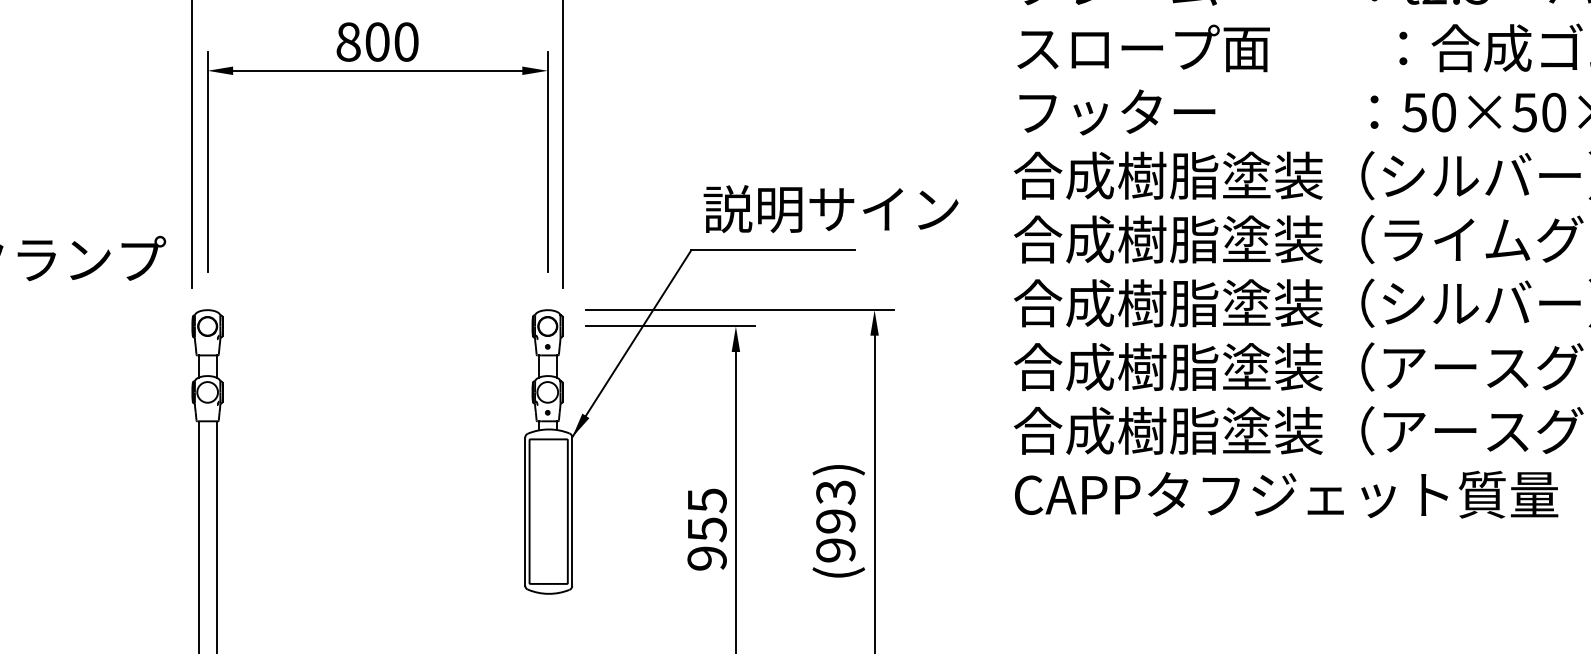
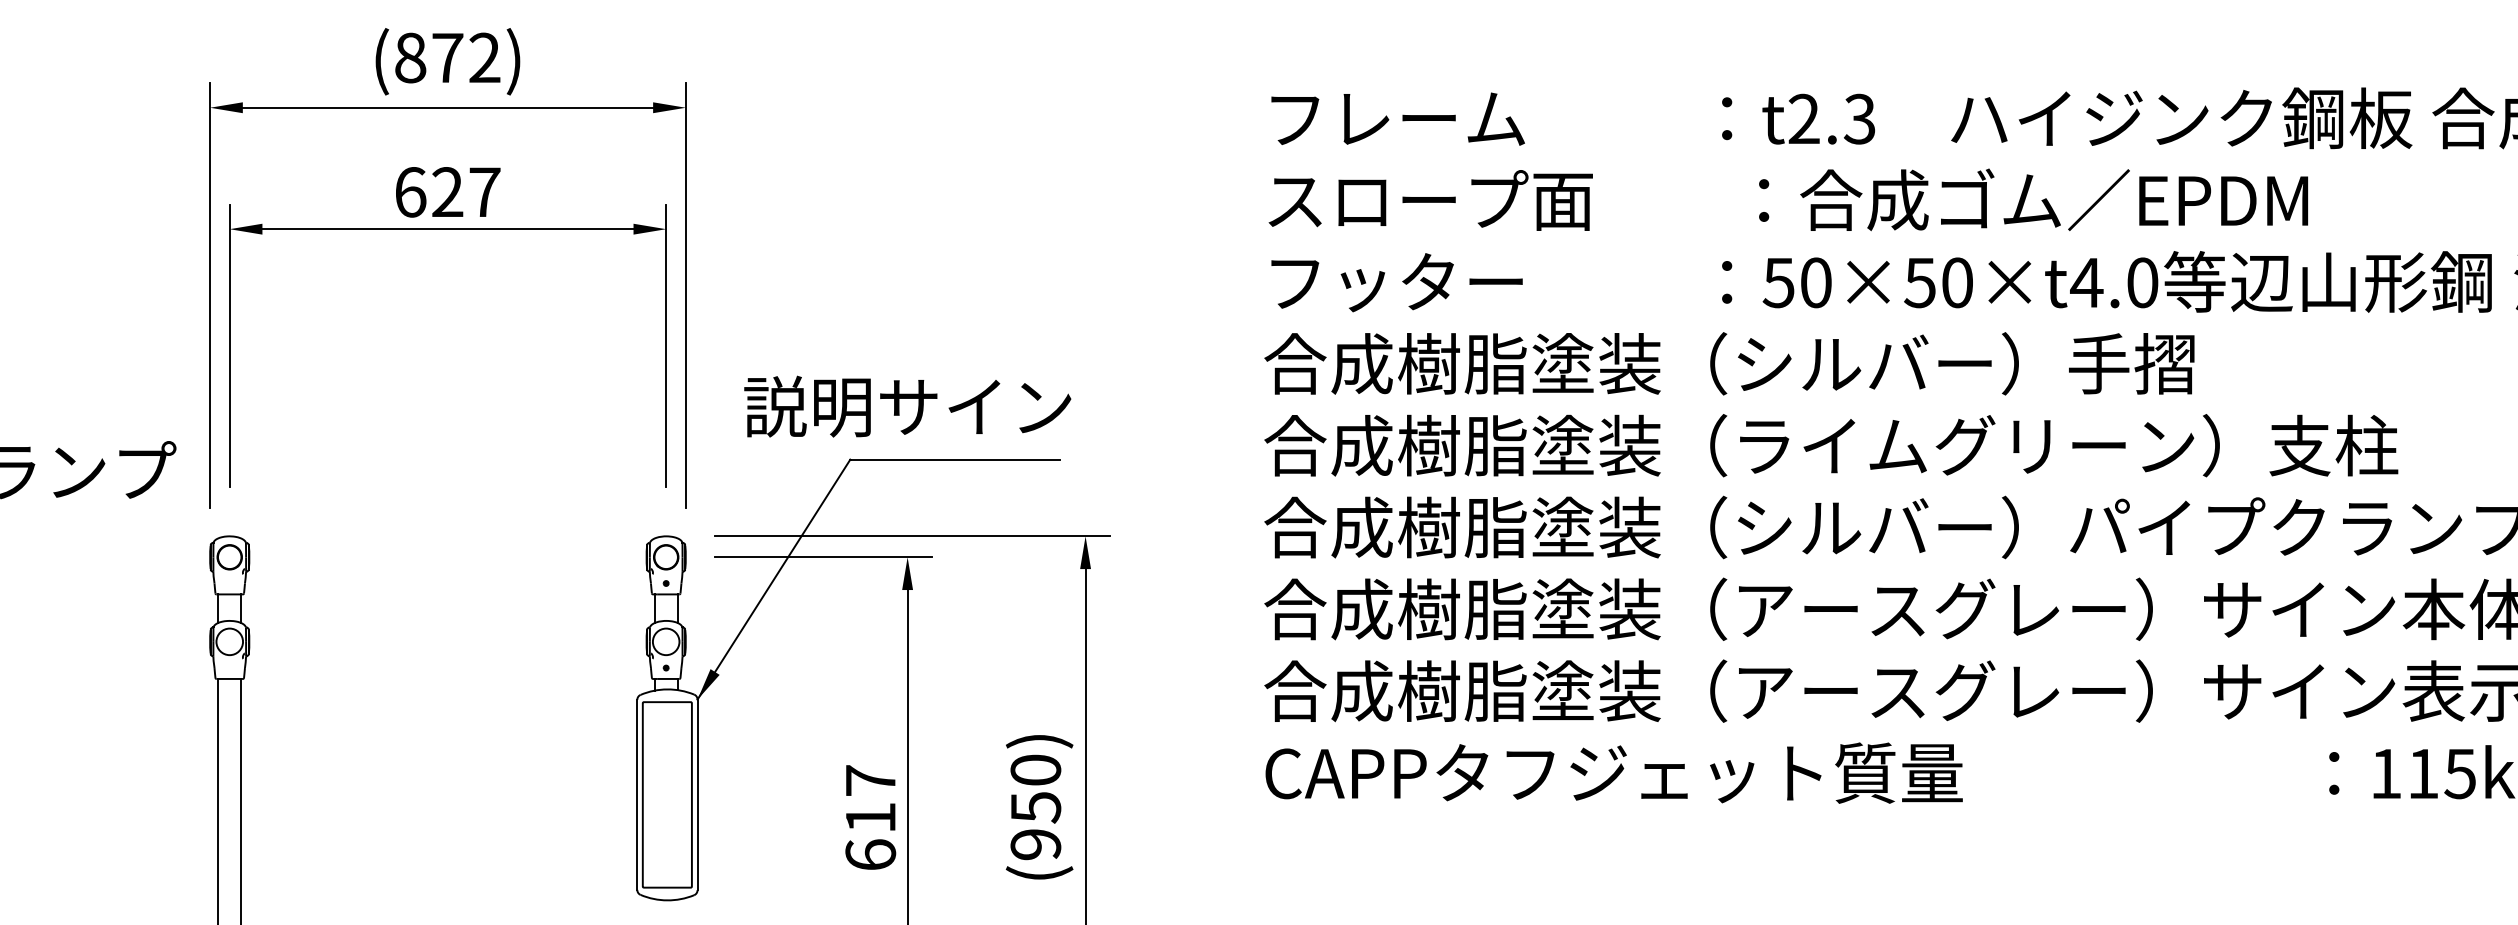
text: (377, 42) -> (447, 192), 800 -> 627
text: (830, 208) -> (907, 406), moved
text: (835, 506) -> (1035, 788), (993) -> (950)
text: (706, 529) -> (870, 817), 955 -> 617

